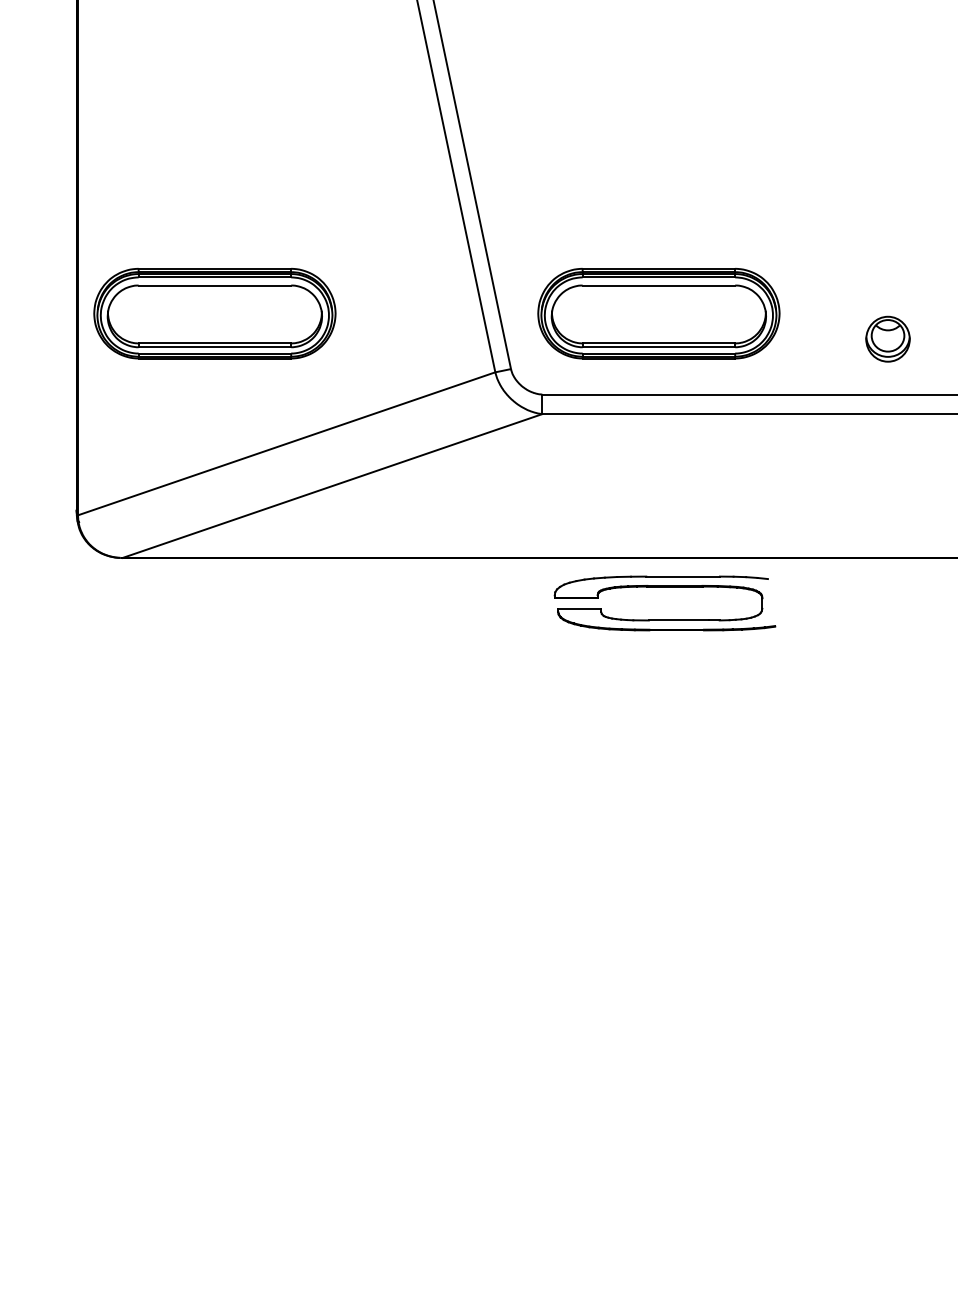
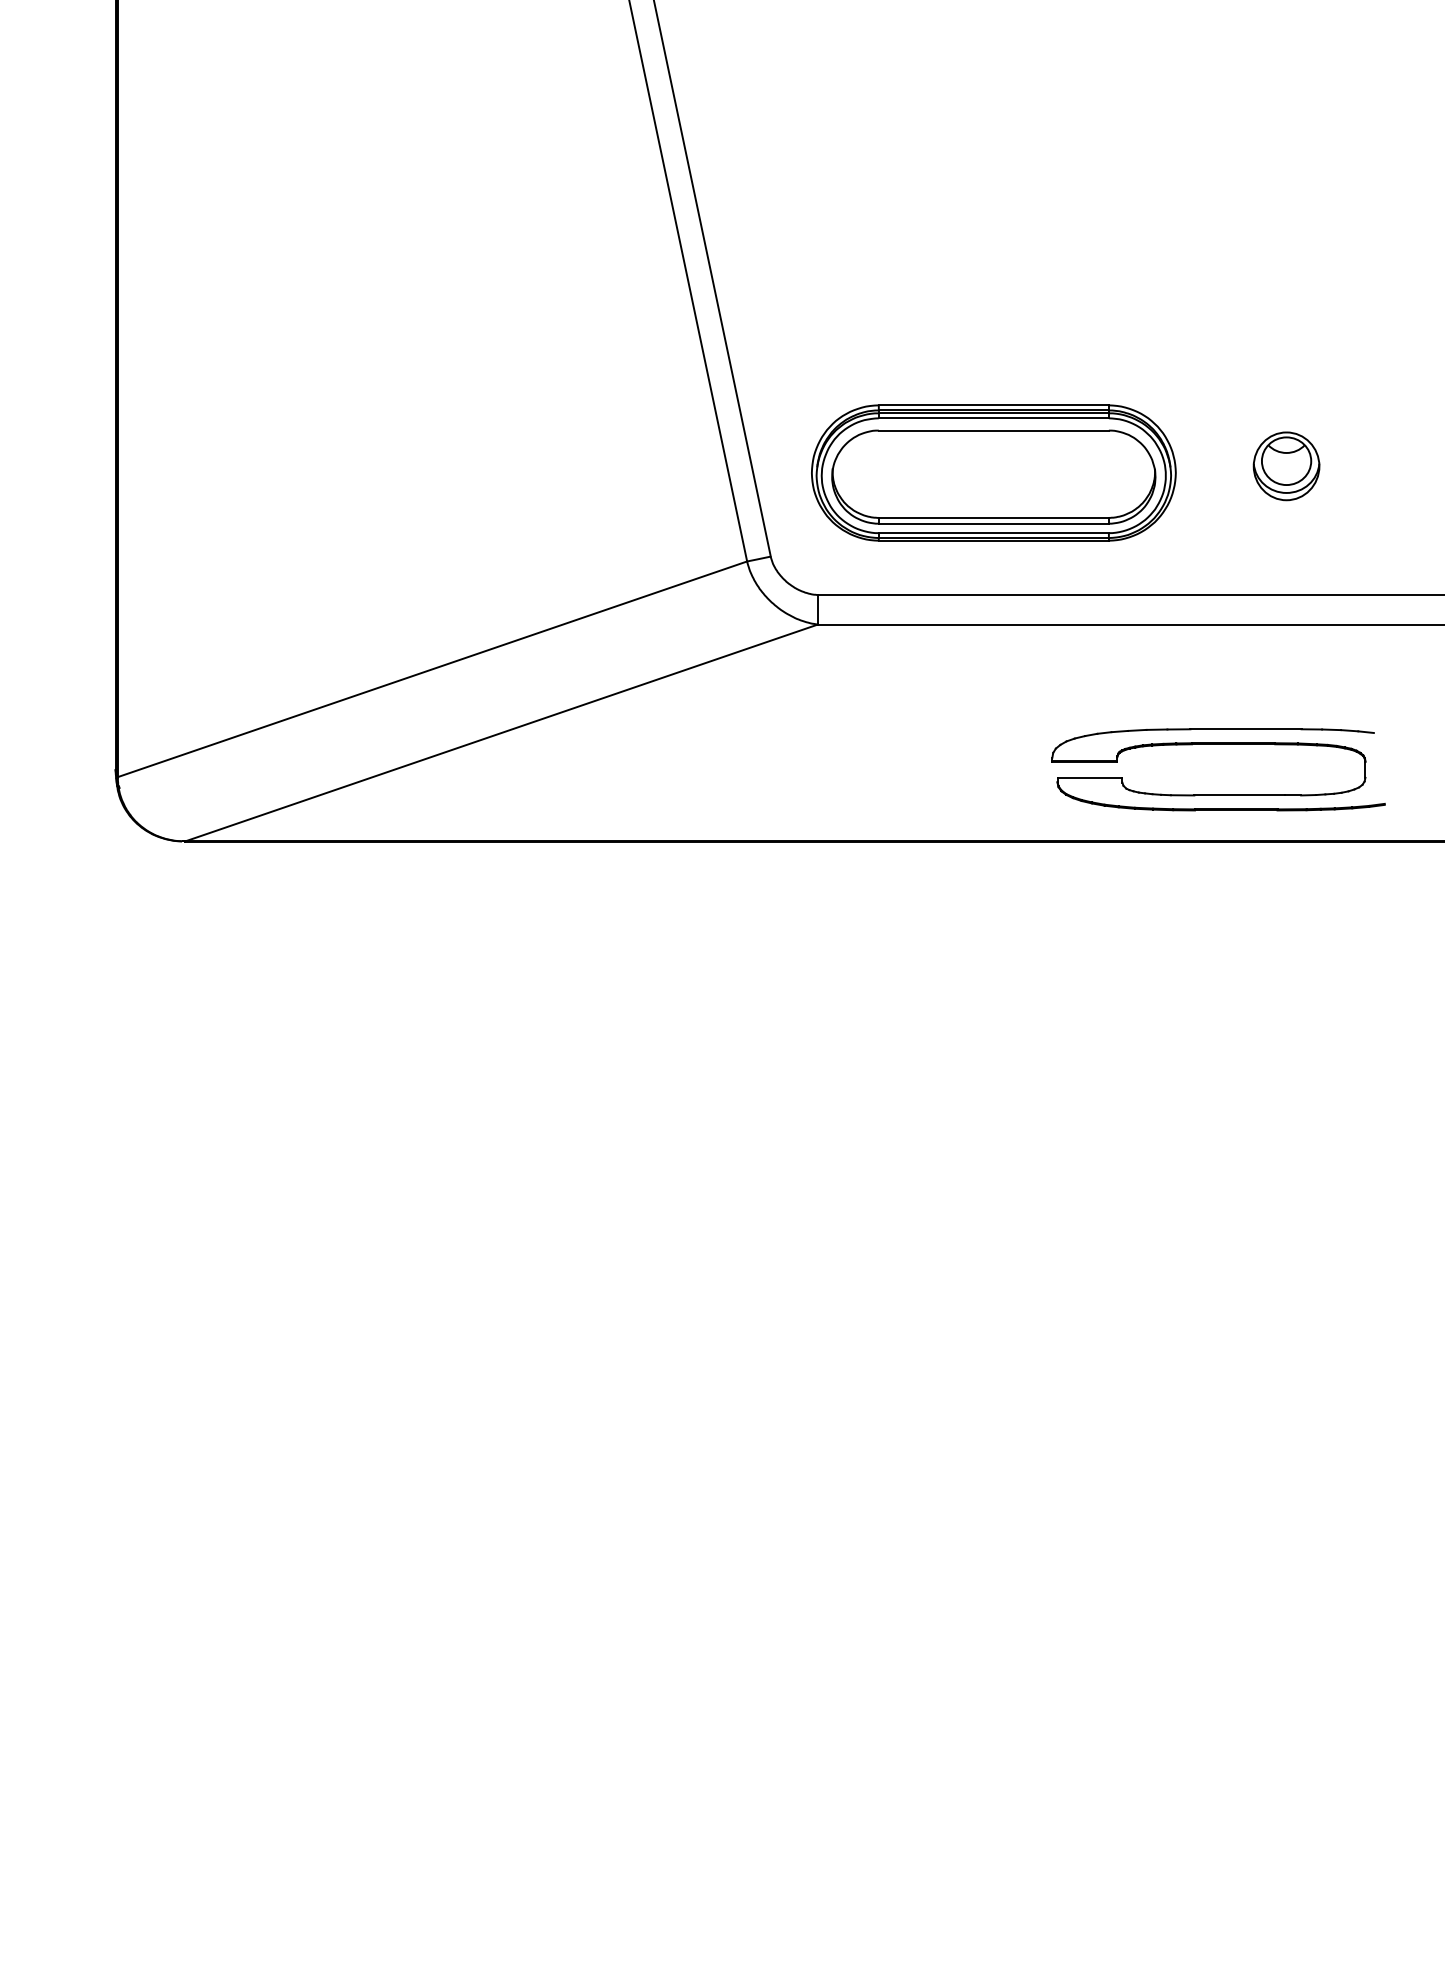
part: (214, 313) -> (323, 472), removed
part: (887, 338) -> (1285, 465), moved
part: (664, 587) -> (1217, 745), moved

